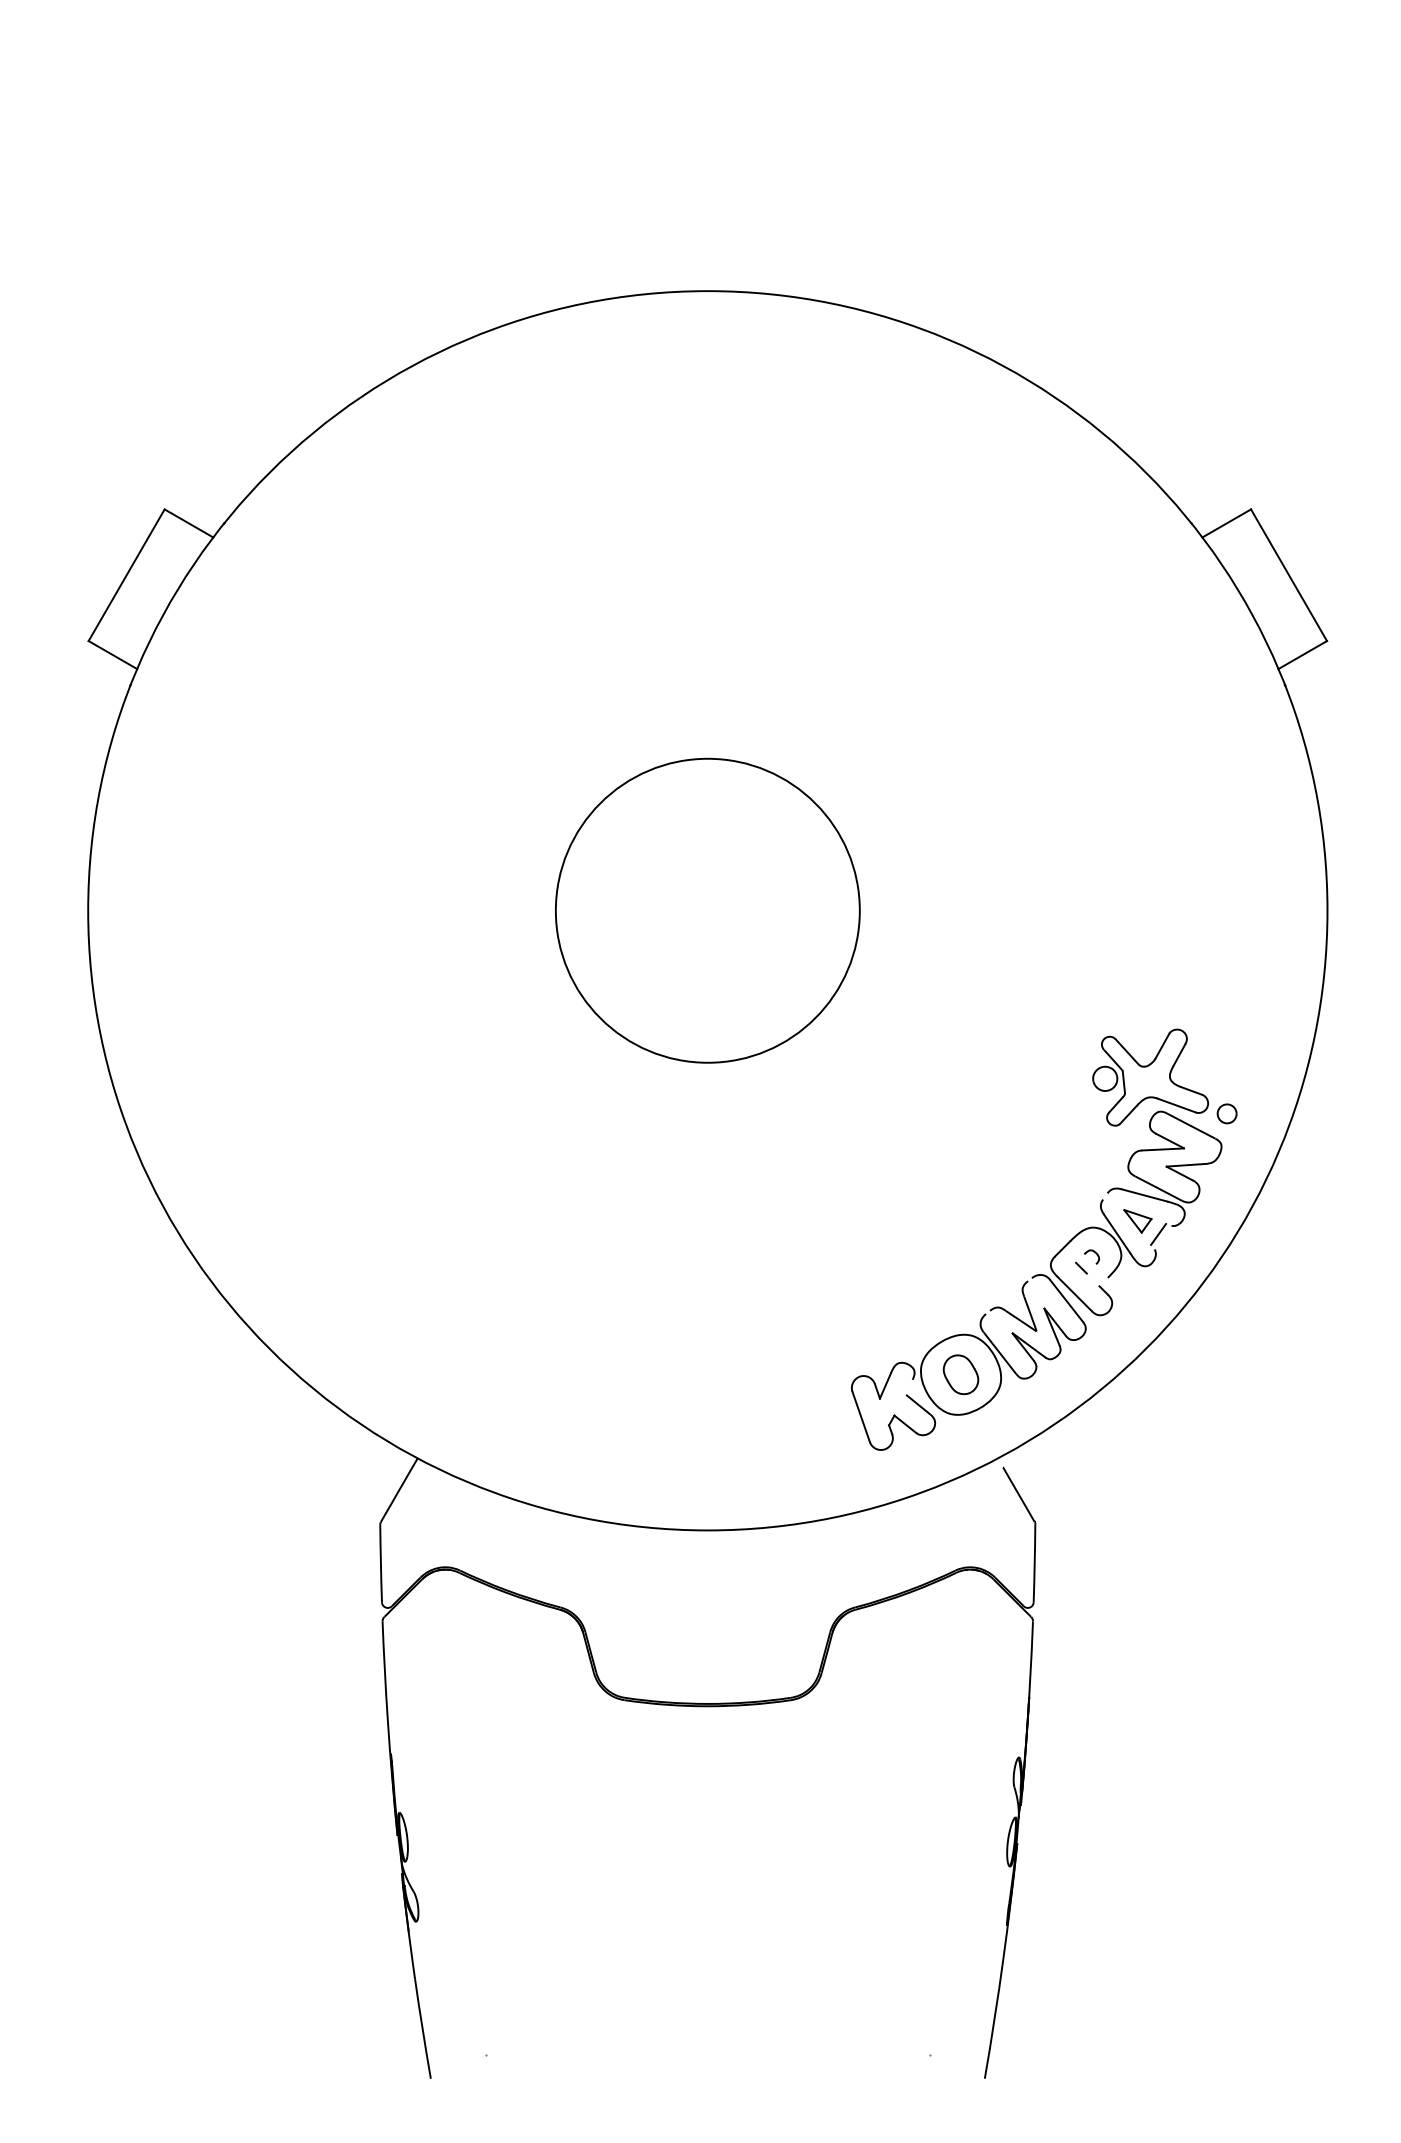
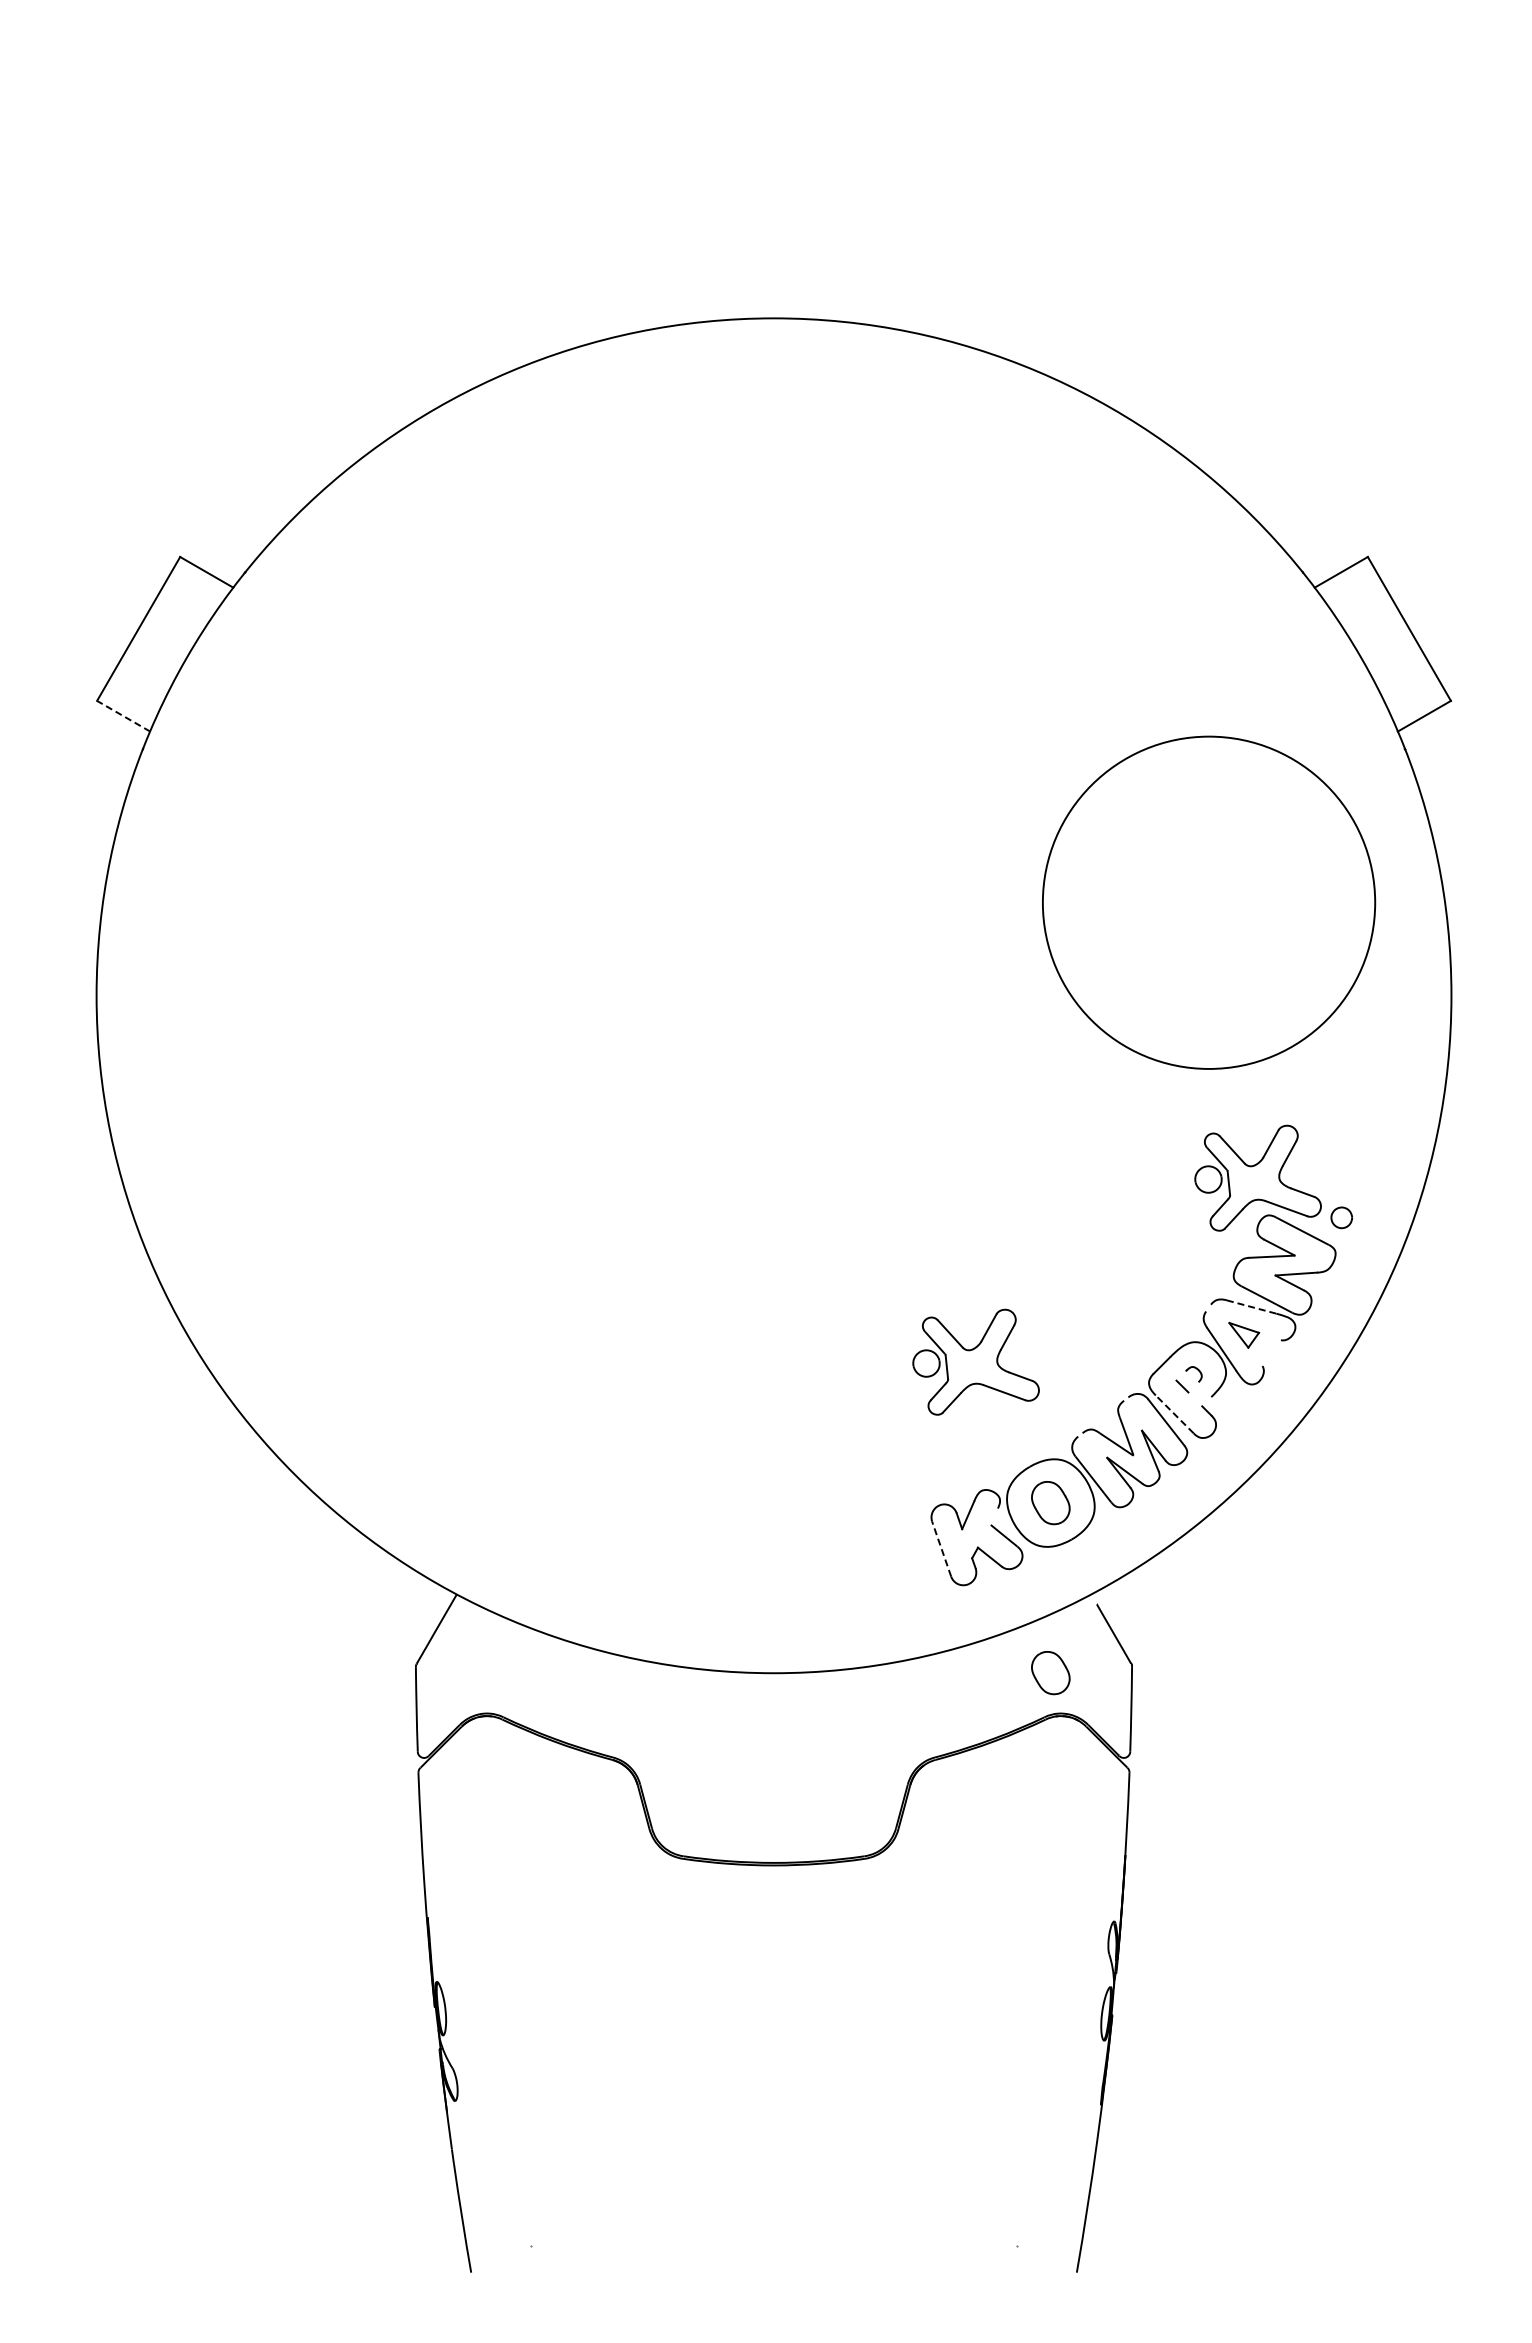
line: (112, 655) -> (123, 716), solid -> dashed
circle: (708, 910) -> (1209, 902), moved
line: (1144, 1195) -> (1251, 1307), solid -> dashed
line: (1158, 1234) -> (1266, 1349), removed
part: (892, 1245) -> (975, 1361), added
line: (1074, 1293) -> (1174, 1414), solid -> dashed
line: (861, 1416) -> (941, 1548), solid -> dashed
part: (960, 1530) -> (1050, 1673), added

